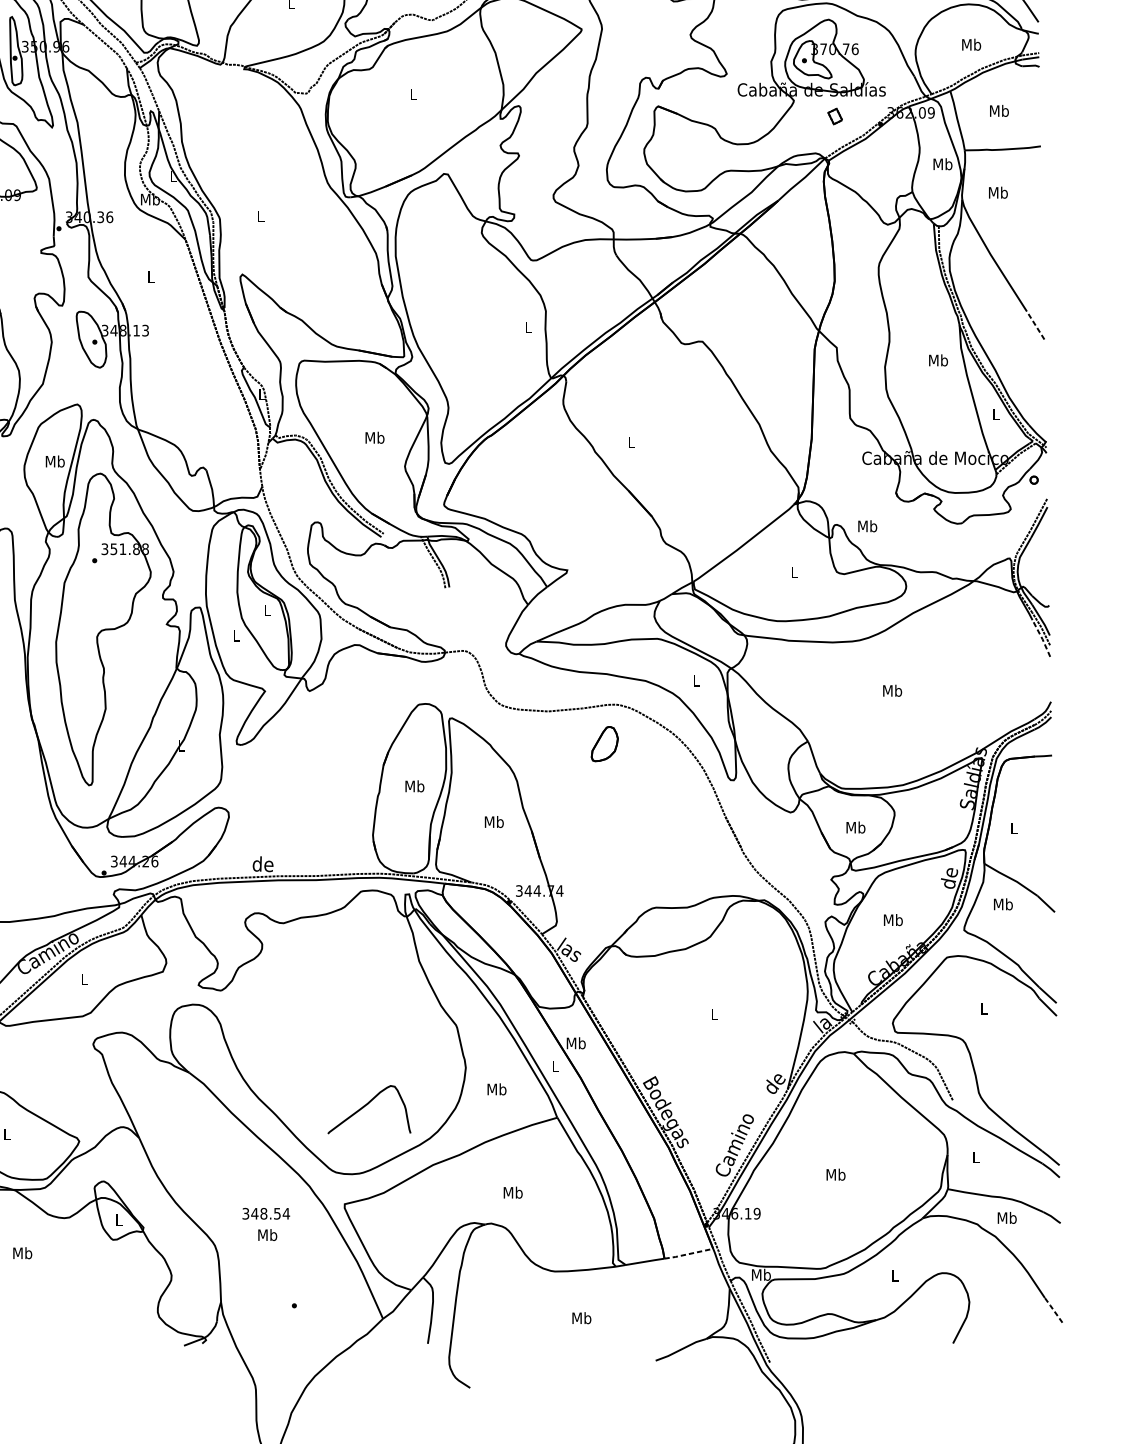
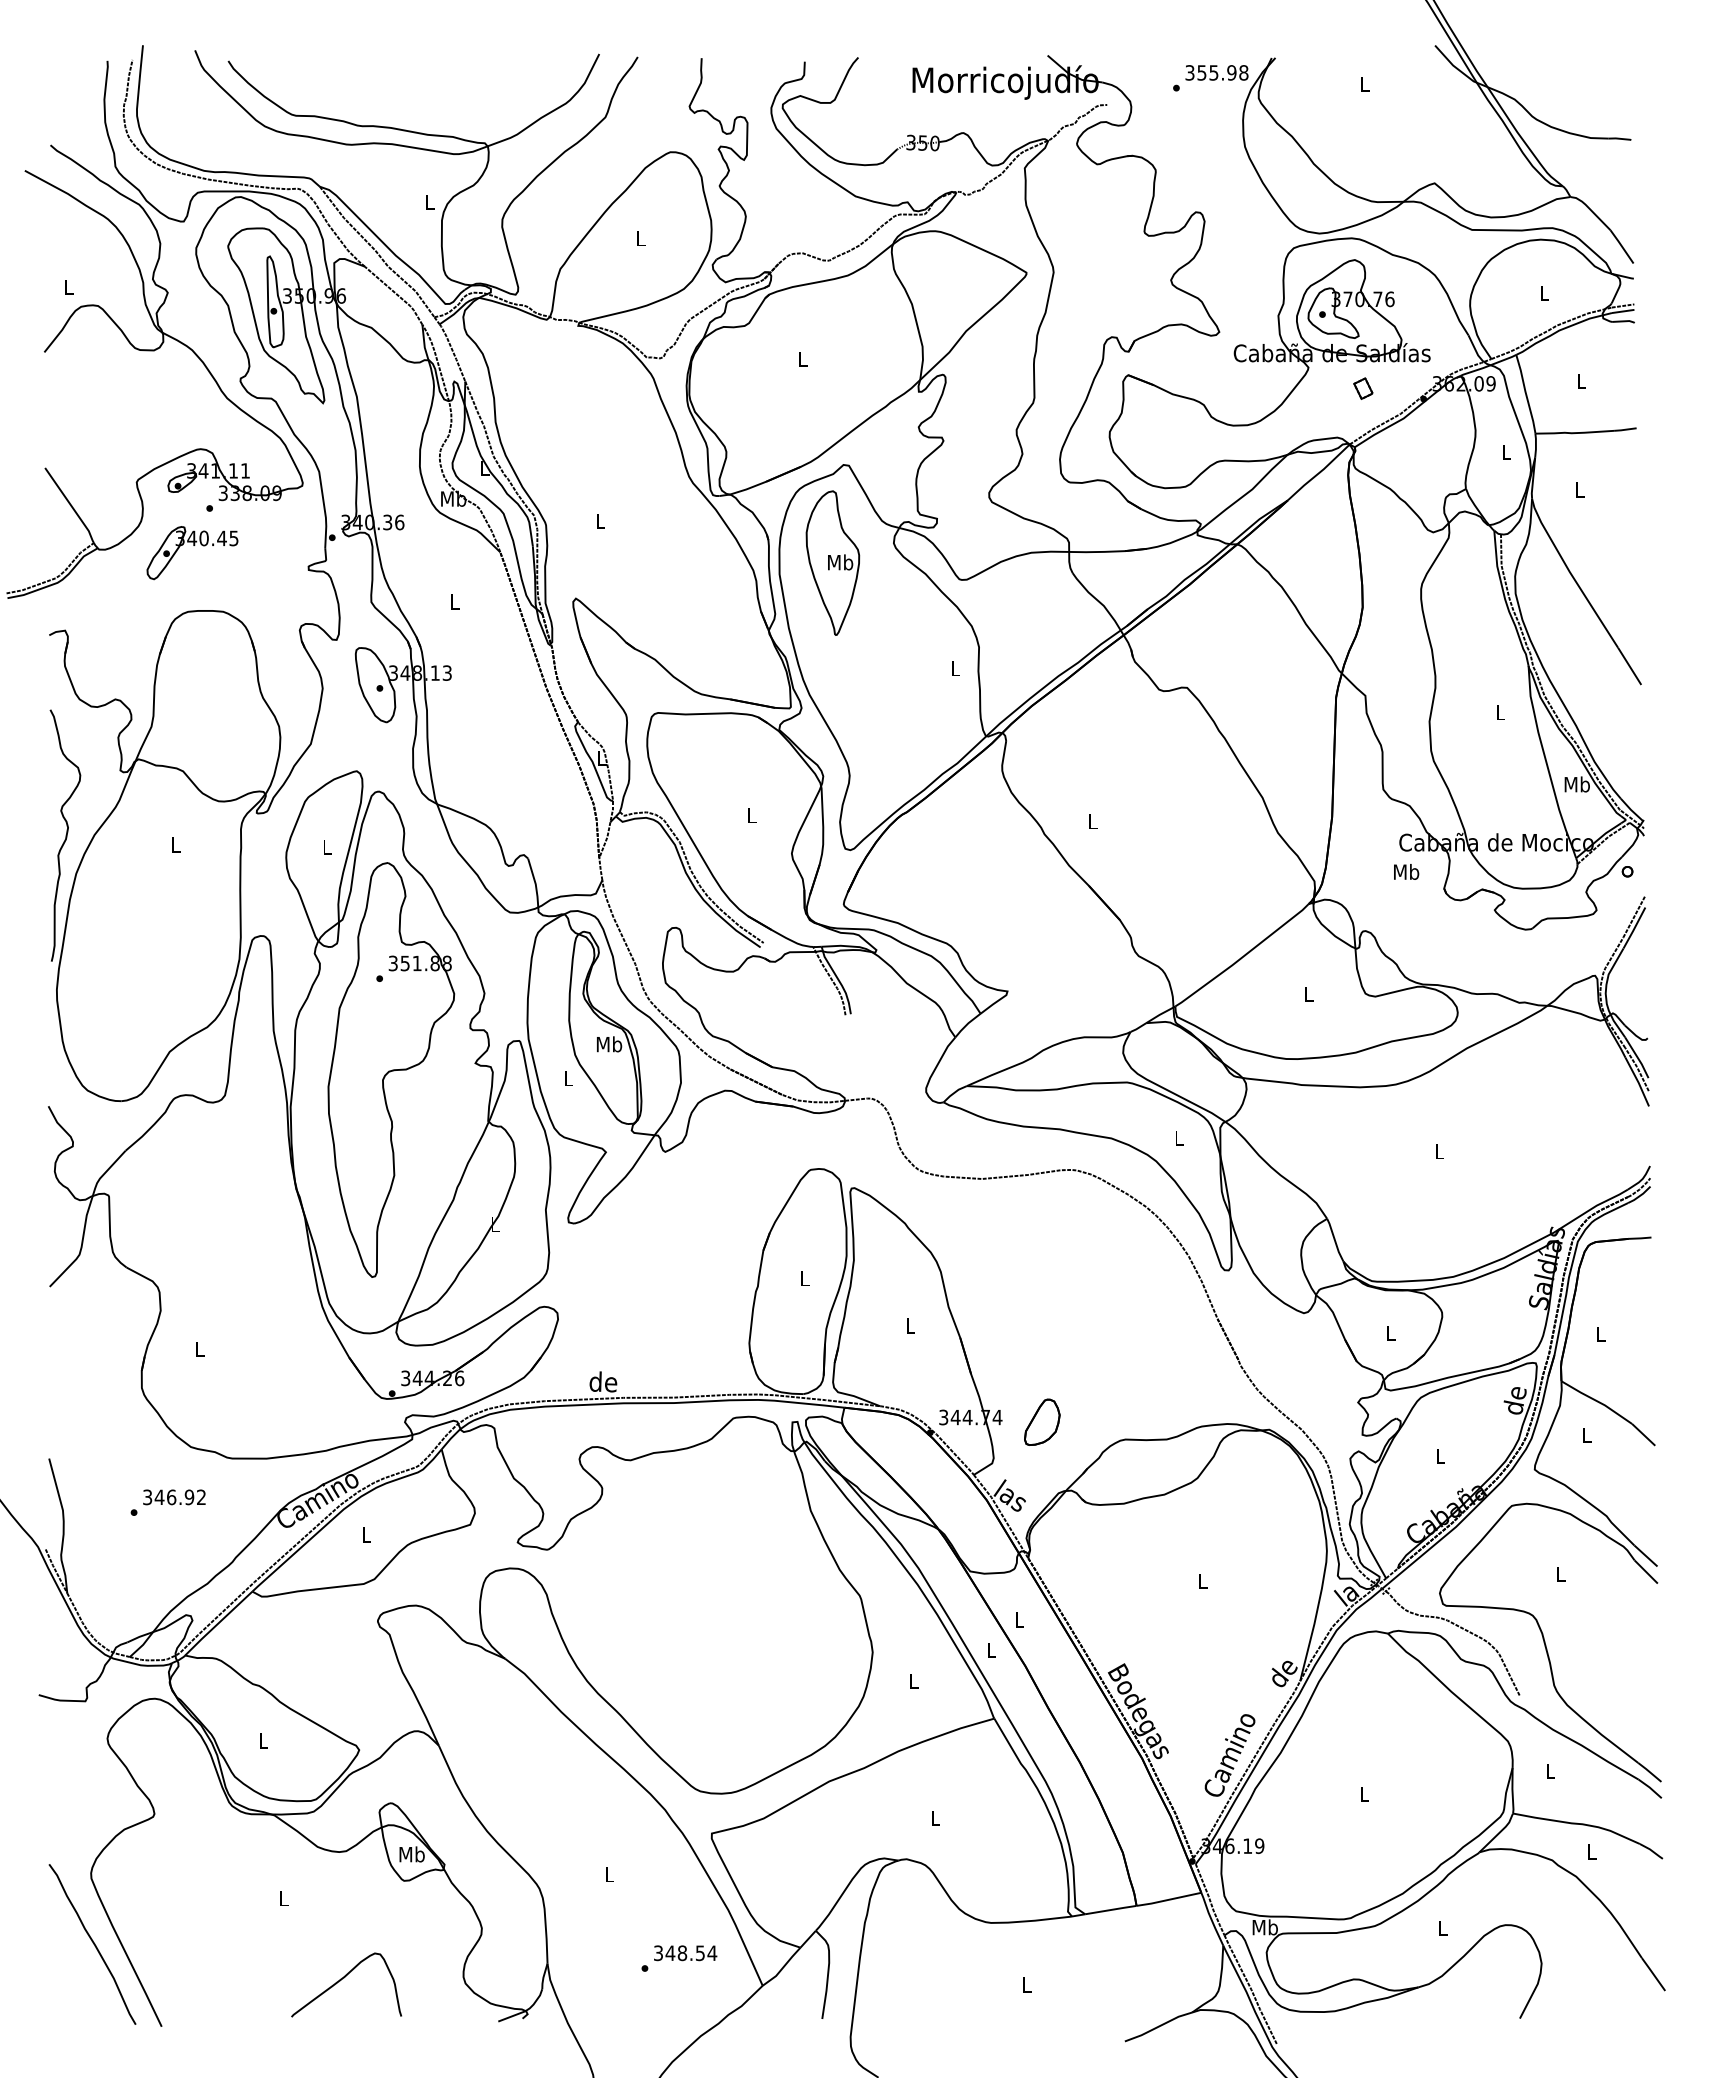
text: (971, 44) -> (1544, 293), Mb -> L
text: (999, 111) -> (1581, 381), Mb -> L
text: (942, 164) -> (1506, 452), Mb -> L
text: (997, 192) -> (1579, 489), Mb -> L
part: (435, 247) -> (832, 562), added
line: (1035, 325) -> (1629, 666), dashed -> solid
text: (938, 360) -> (1500, 712), Mb -> L
text: (995, 414) -> (1576, 784), L -> Mb
text: (374, 437) -> (751, 815), Mb -> L
text: (54, 461) -> (326, 846), Mb -> L
text: (867, 525) -> (1406, 871), moved
text: (267, 610) -> (609, 1044), L -> Mb
line: (1042, 638) -> (1638, 1082), dashed -> solid
text: (892, 690) -> (1439, 1151), Mb -> L
part: (604, 743) -> (1042, 1421), moved
text: (414, 786) -> (804, 1278), Mb -> L
text: (494, 821) -> (910, 1325), Mb -> L
text: (855, 827) -> (1390, 1333), Mb -> L
text: (1003, 904) -> (1586, 1435), Mb -> L
text: (893, 920) -> (1440, 1456), Mb -> L
text: (575, 1043) -> (1018, 1619), Mb -> L
text: (496, 1089) -> (913, 1680), Mb -> L
curve: (367, 1104) -> (344, 1978), moved
text: (836, 1174) -> (1364, 1794), Mb -> L
text: (513, 1192) -> (935, 1818), Mb -> L
text: (266, 1213) -> (685, 1953), moved
text: (1006, 1217) -> (1591, 1851), Mb -> L
text: (118, 1219) -> (411, 1854), L -> Mb
text: (267, 1235) -> (609, 1874), Mb -> L
text: (22, 1253) -> (283, 1898), Mb -> L
line: (688, 1253) -> (1168, 1899), dashed -> solid
line: (1053, 1310) -> (1653, 1974), dashed -> solid
text: (581, 1317) -> (1026, 1984), Mb -> L

